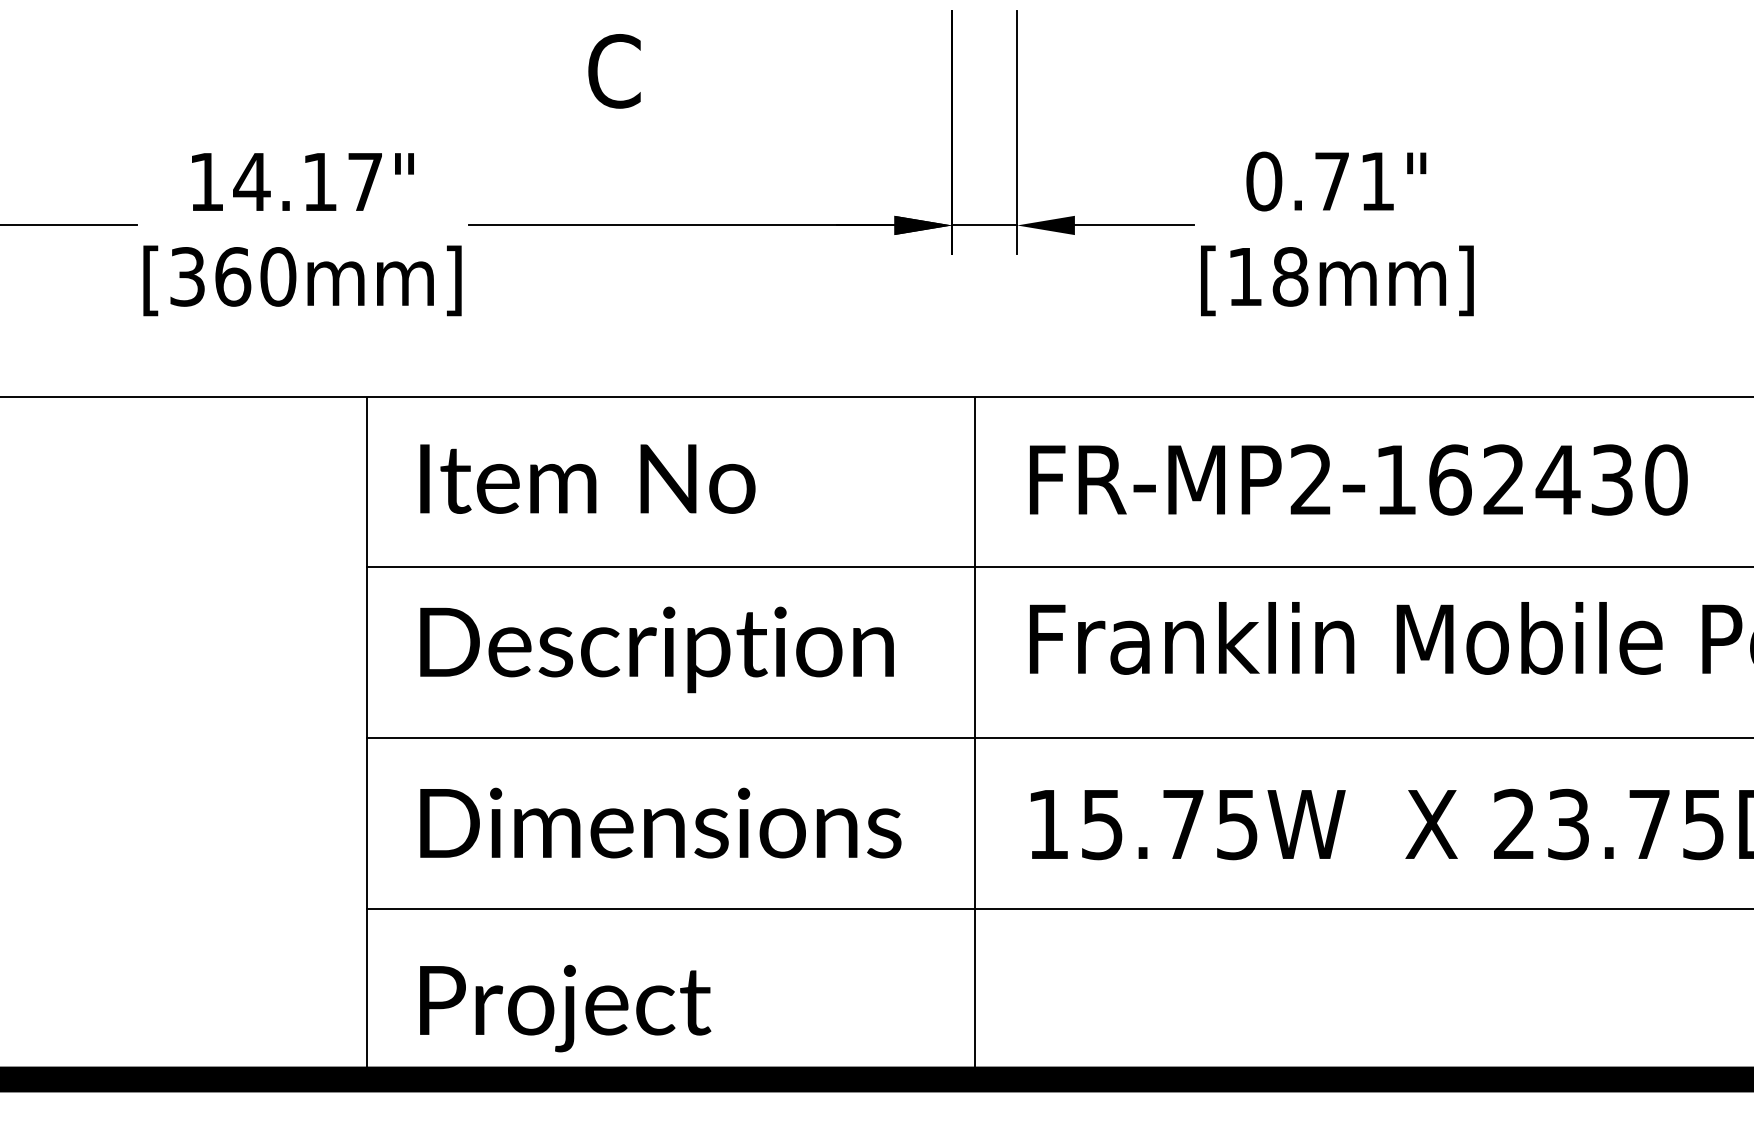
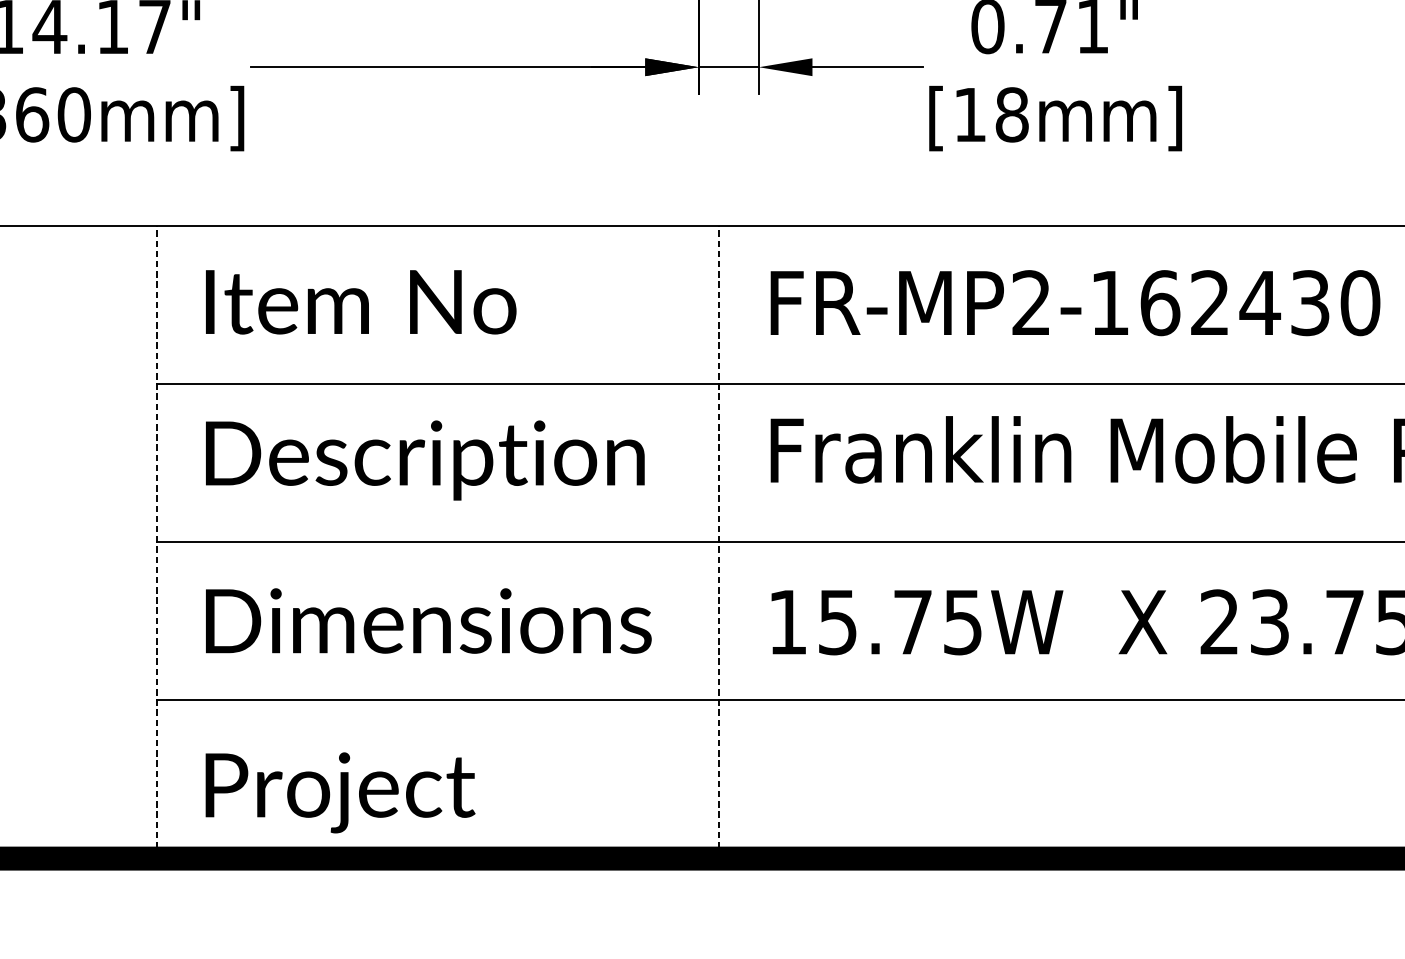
line: (367, 737) -> (156, 541), solid -> dashed
line: (974, 737) -> (719, 541), solid -> dashed

